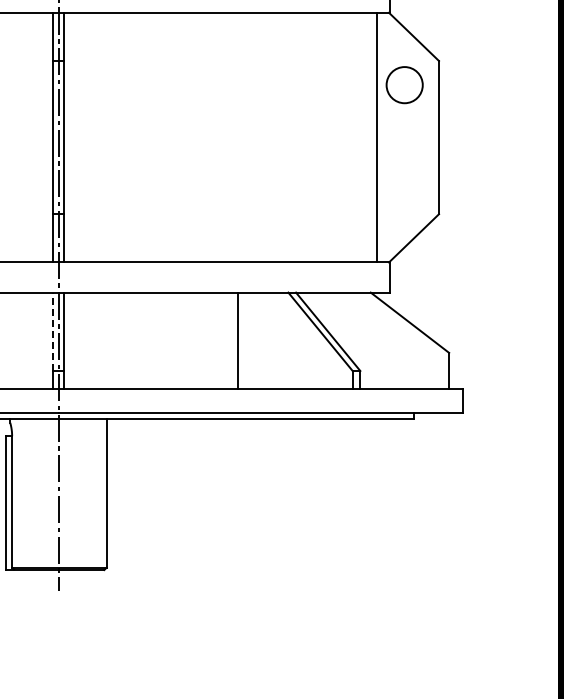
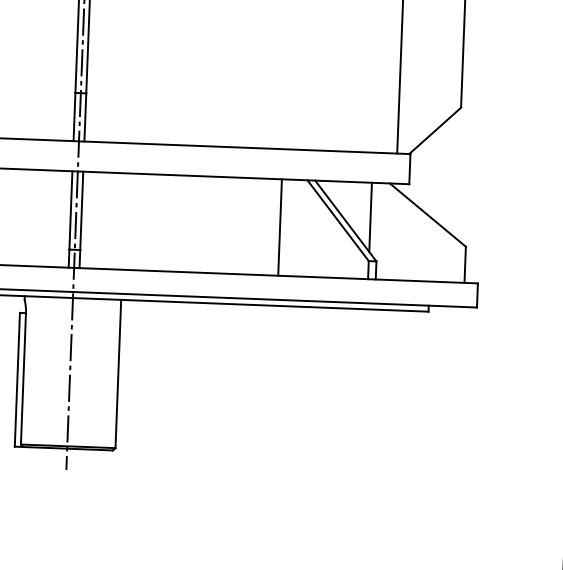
line: (352, 326) -> (370, 216), added
line: (53, 331) -> (71, 210), dashed -> solid
line: (237, 340) -> (279, 227), moved

